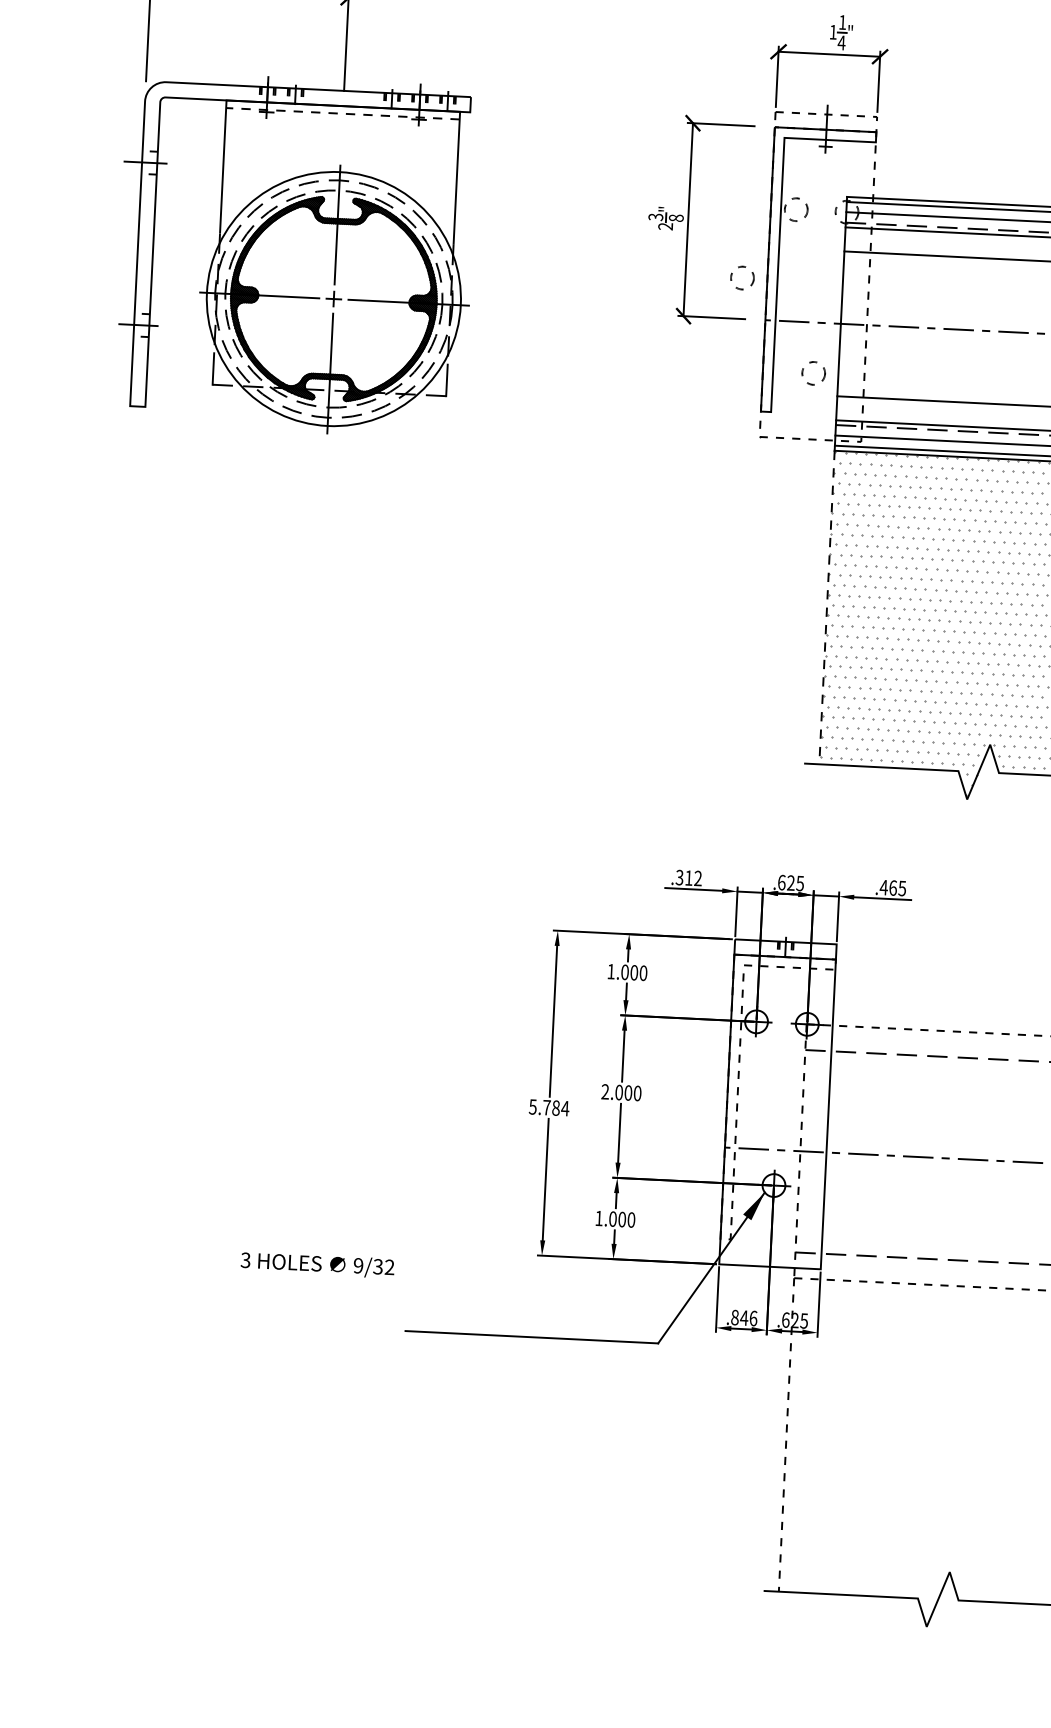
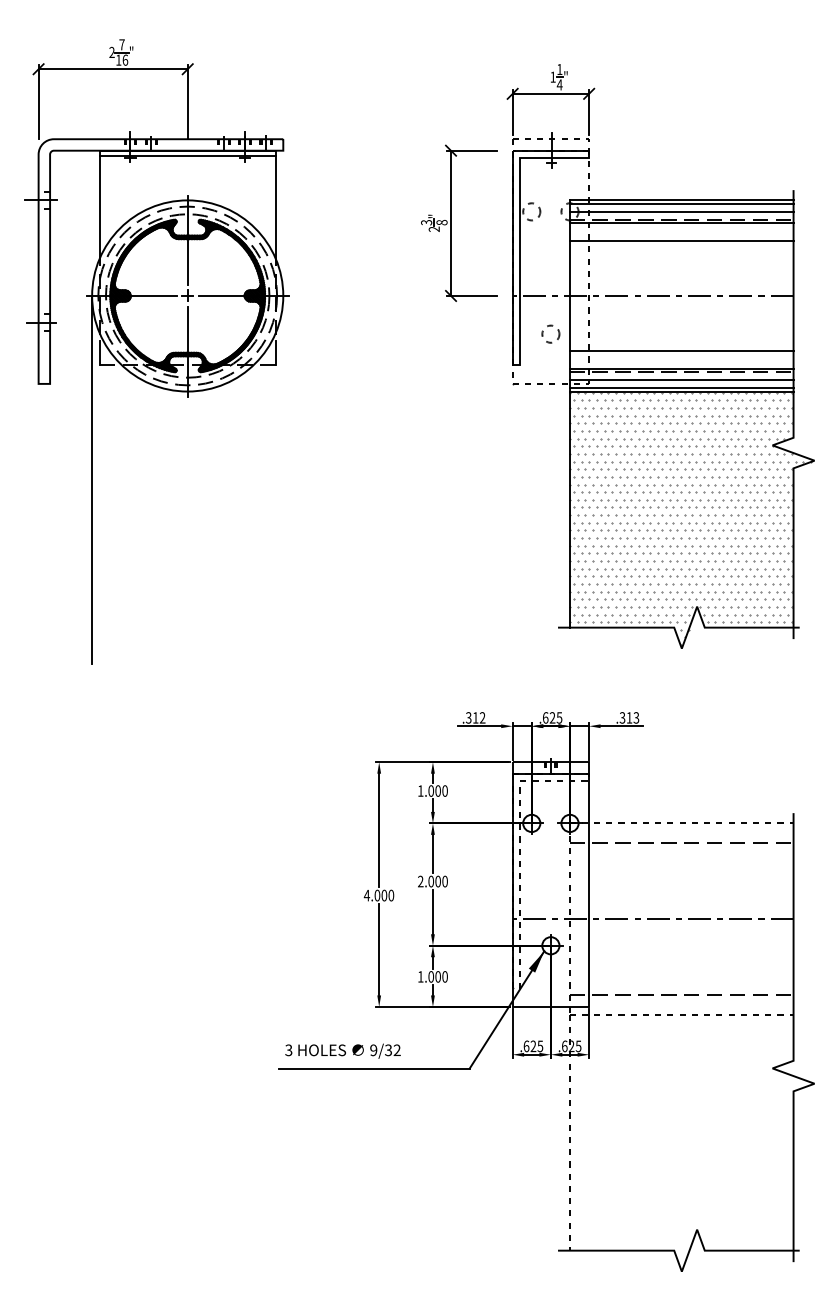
line: (342, 113) -> (187, 156), dashed -> solid
circle: (742, 277) -> (493, 264), removed
line: (195, 536) -> (92, 479), added
line: (826, 608) -> (569, 510), dashed -> solid
text: (893, 887) -> (629, 717), .465 -> .313
text: (548, 1107) -> (378, 895), 5.784 -> 4.000
text: (317, 1264) -> (342, 1050), moved
text: (744, 1318) -> (533, 1046), .846 -> .625

